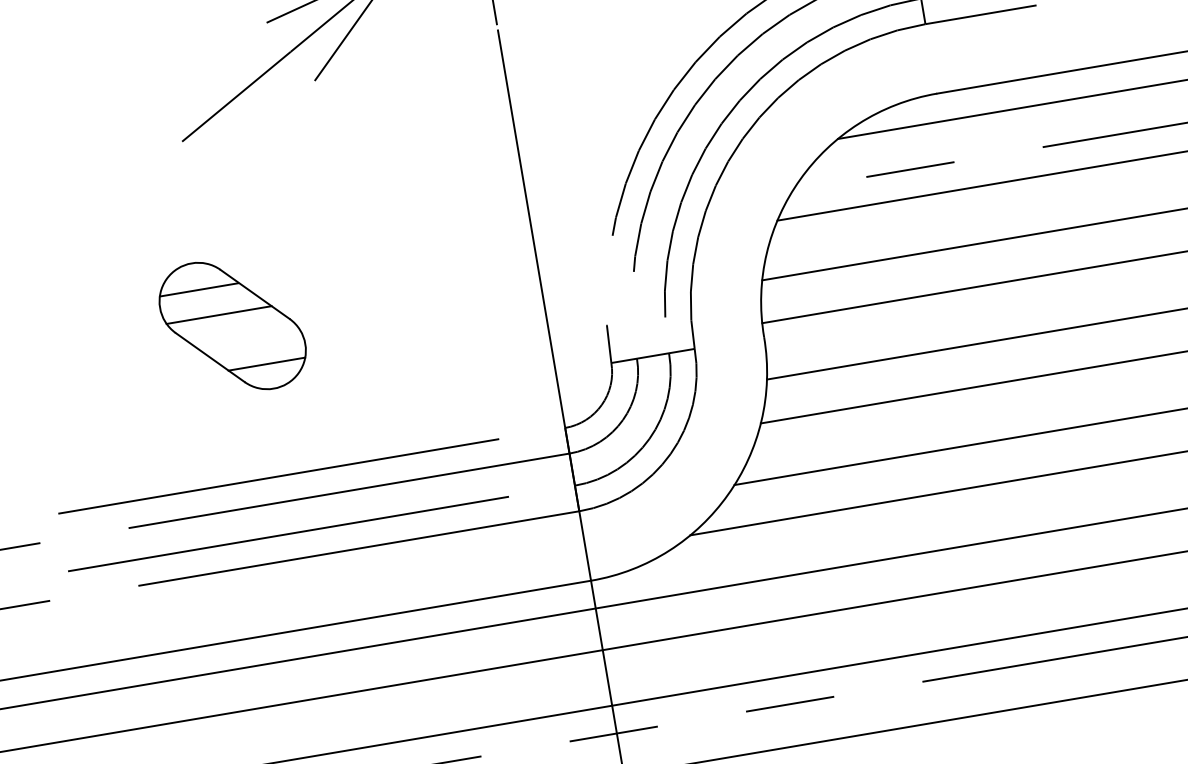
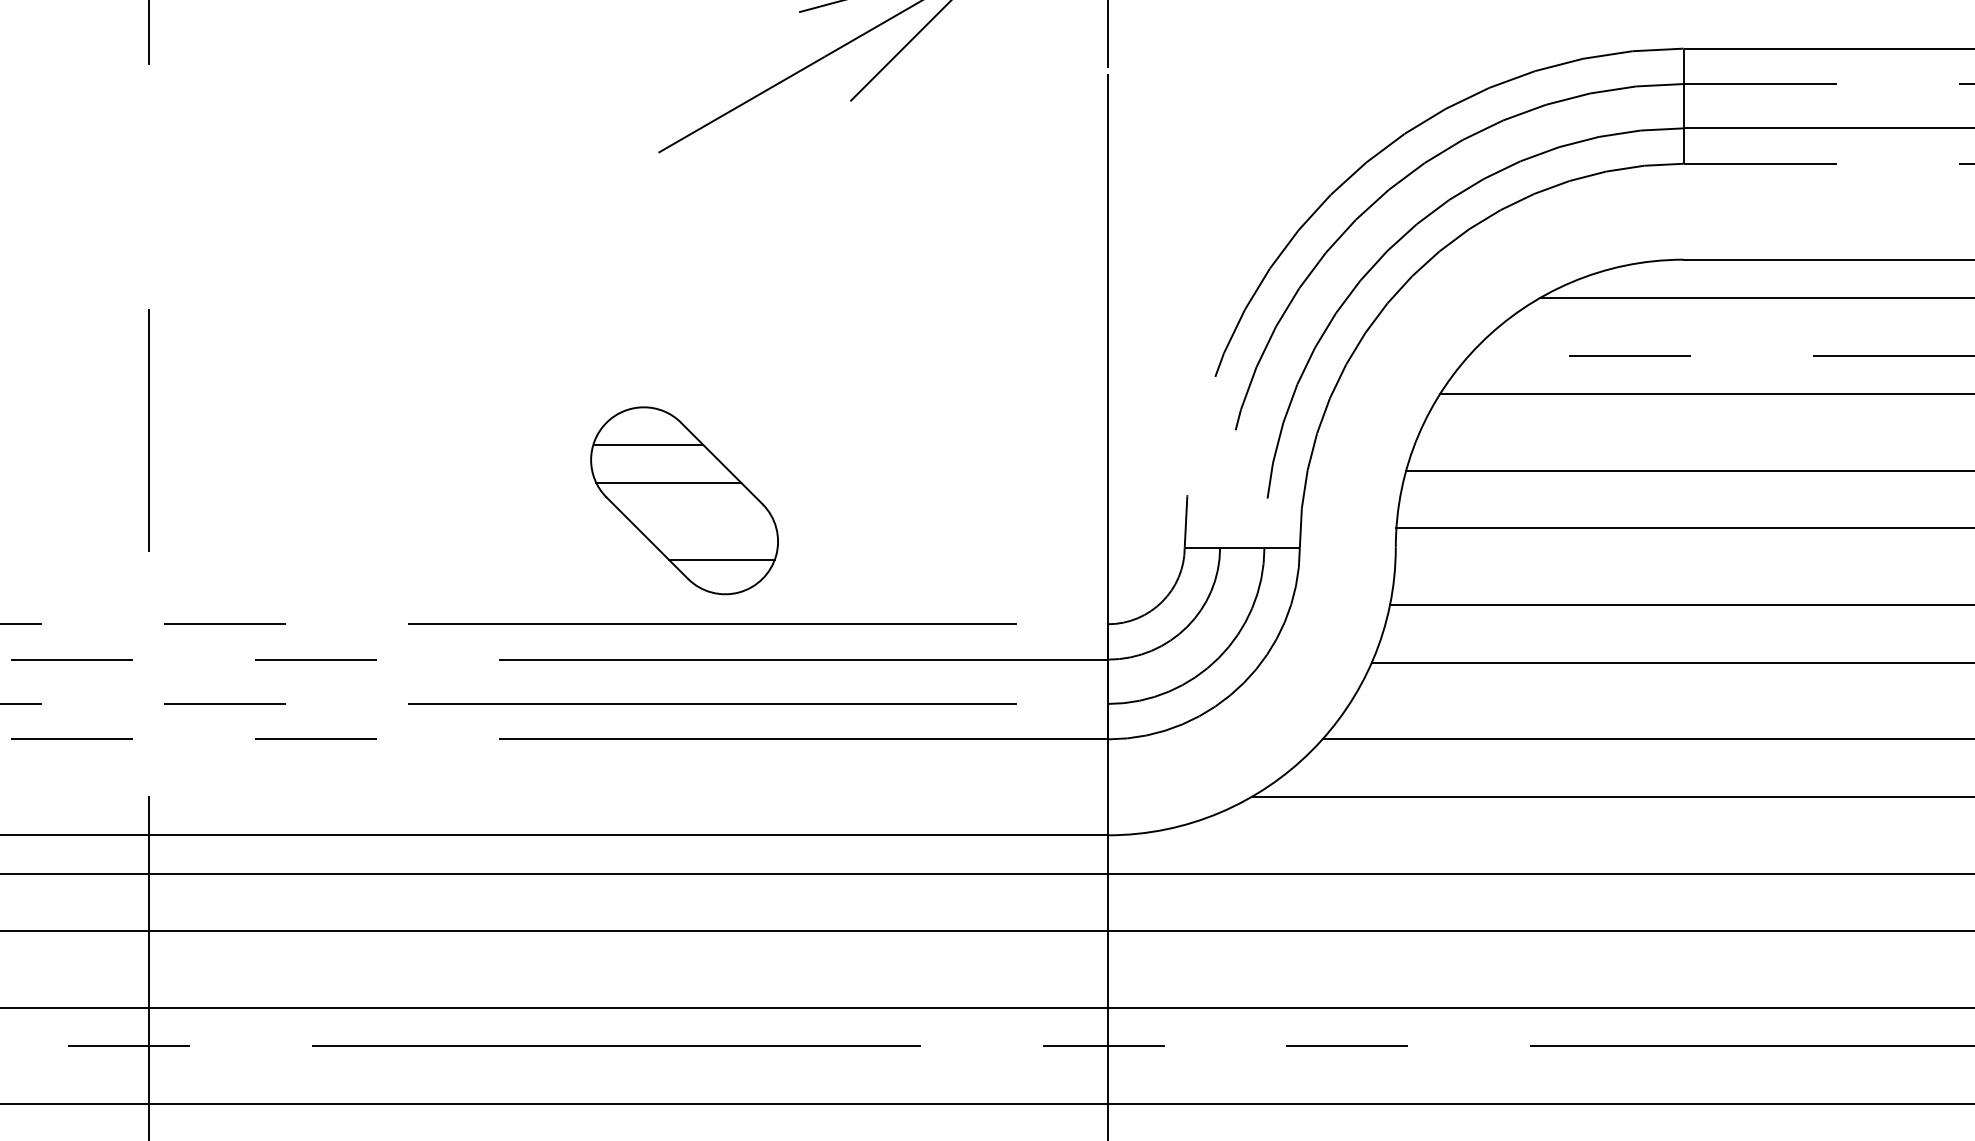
part: (232, 325) -> (684, 500), moved

